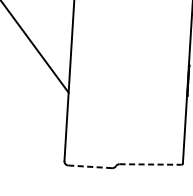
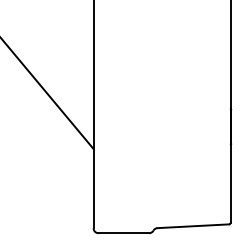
line: (150, 164) -> (193, 226), dashed -> solid
line: (89, 167) -> (123, 233), dashed -> solid

